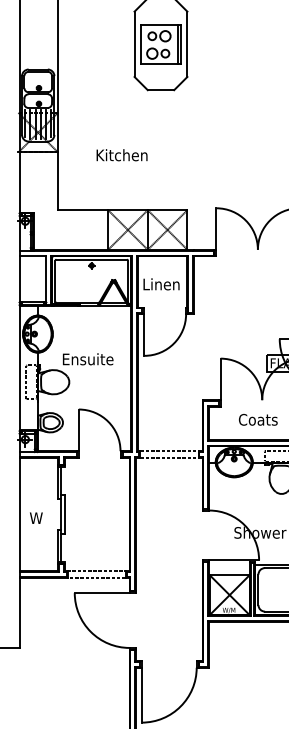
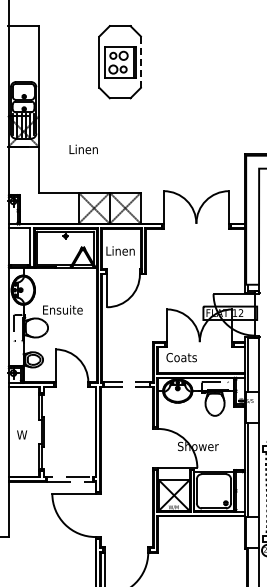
line: (186, 44) -> (140, 62), solid -> dashed
text: (121, 155) -> (89, 149), Kitchen -> Linen
text: (258, 419) -> (181, 357), moved

